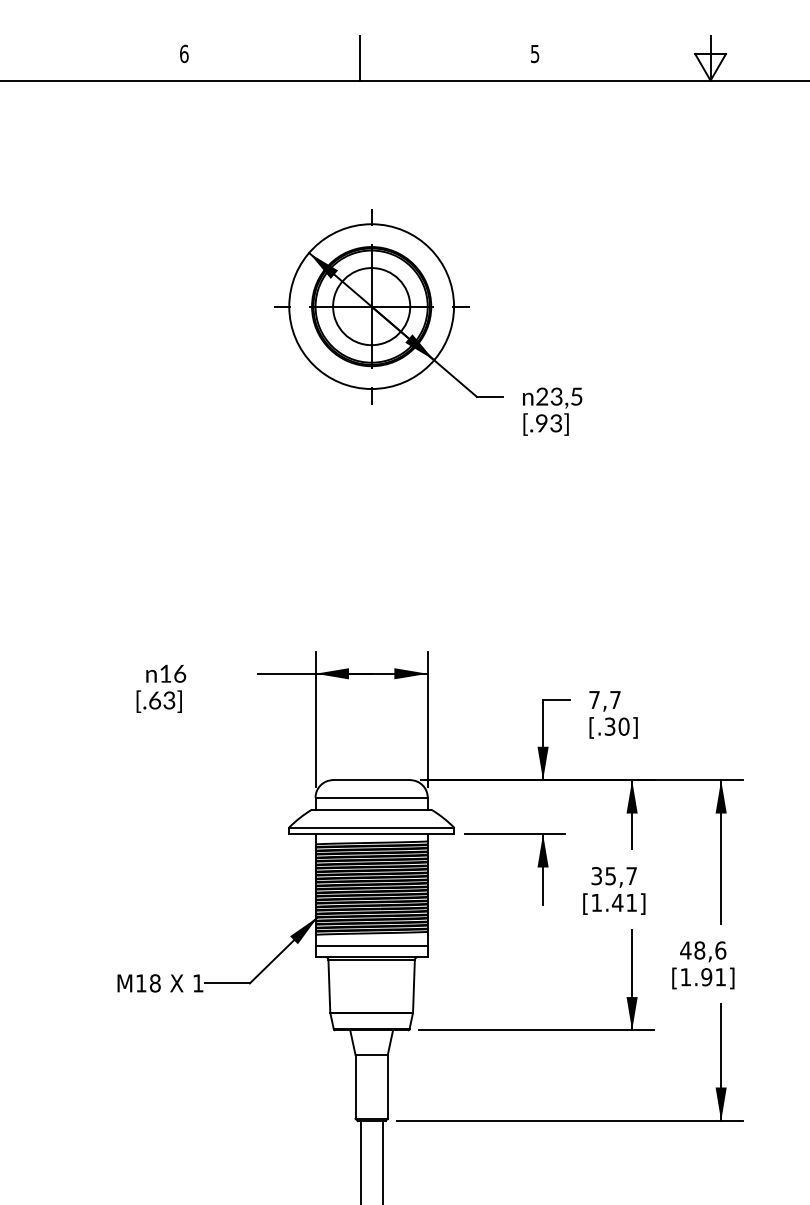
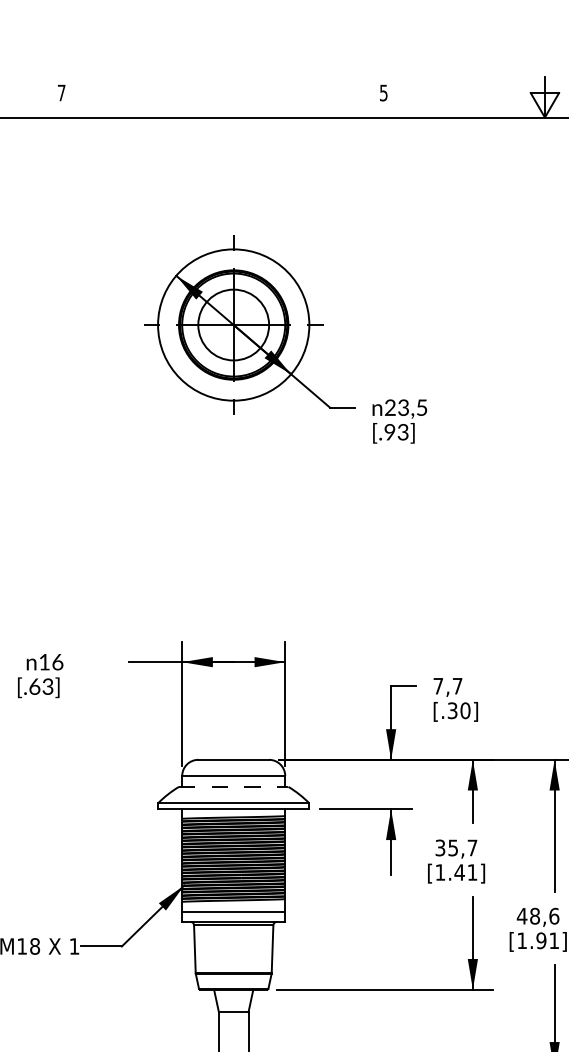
text: (184, 53) -> (61, 92), 6 -> 7
line: (359, 58) -> (222, 97), removed
line: (371, 809) -> (233, 786), solid -> dashed

